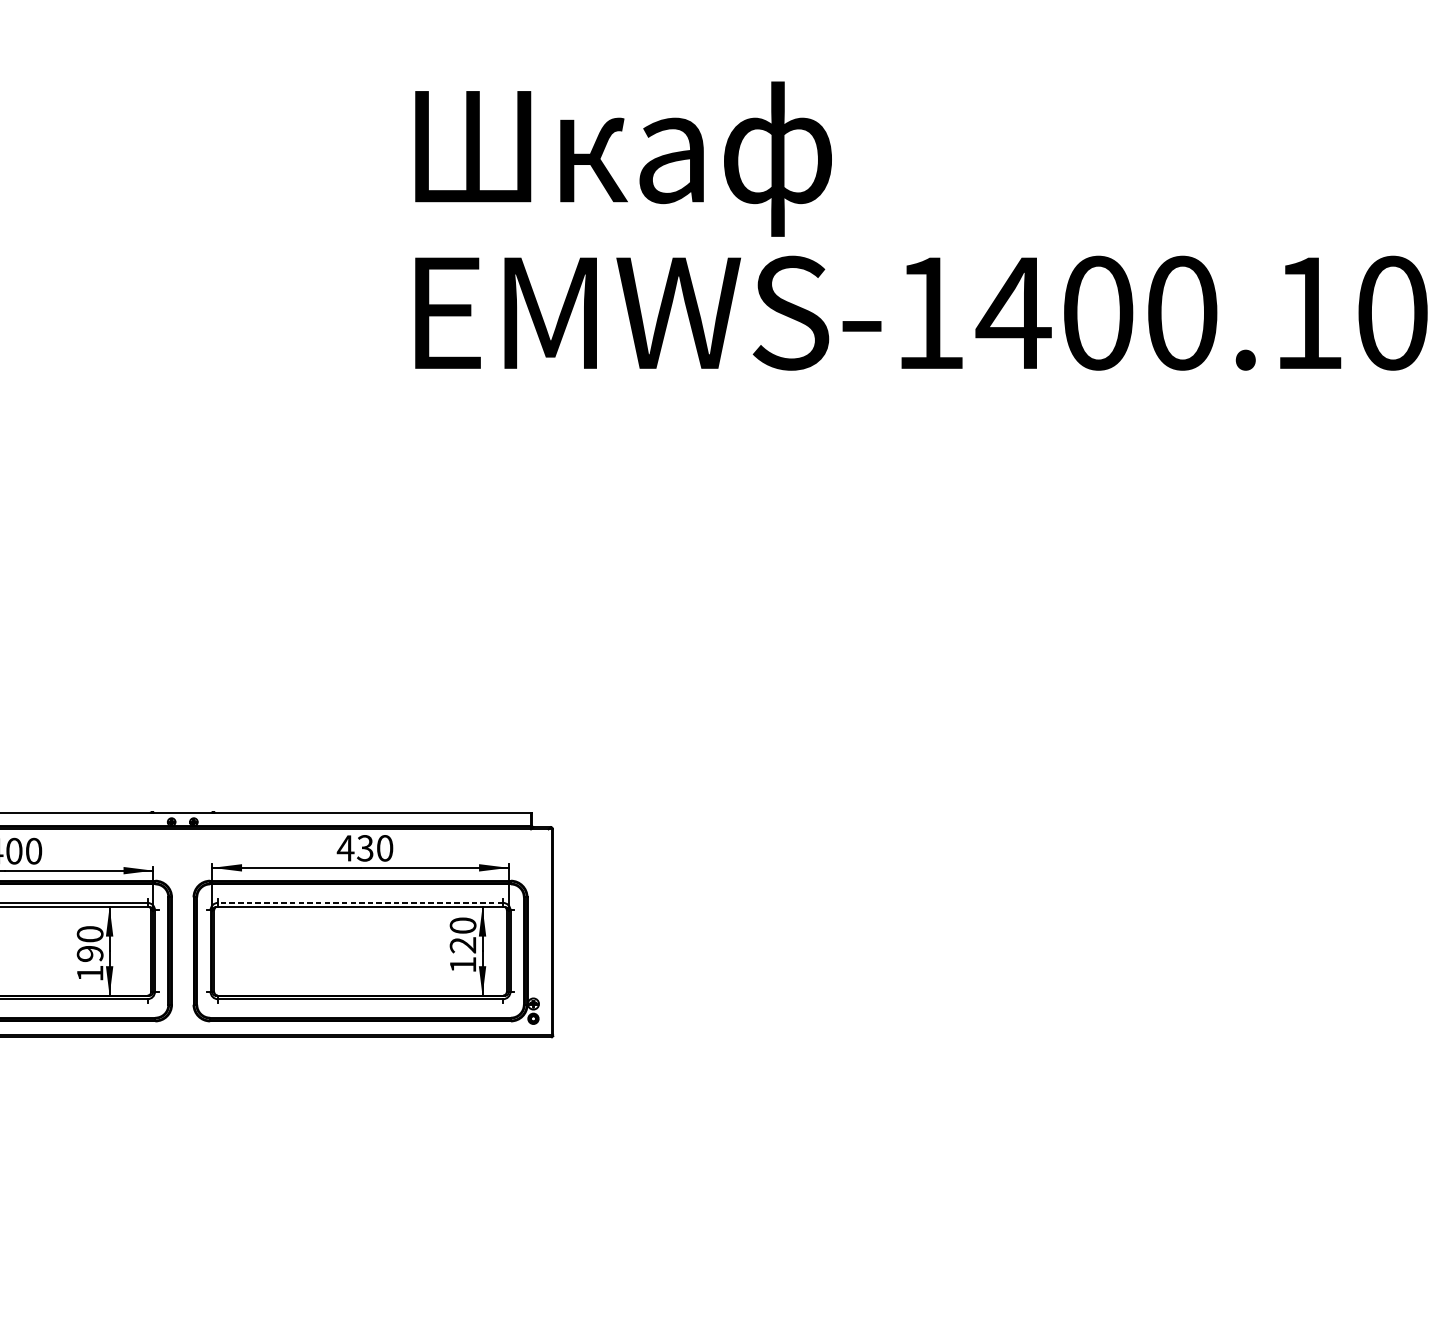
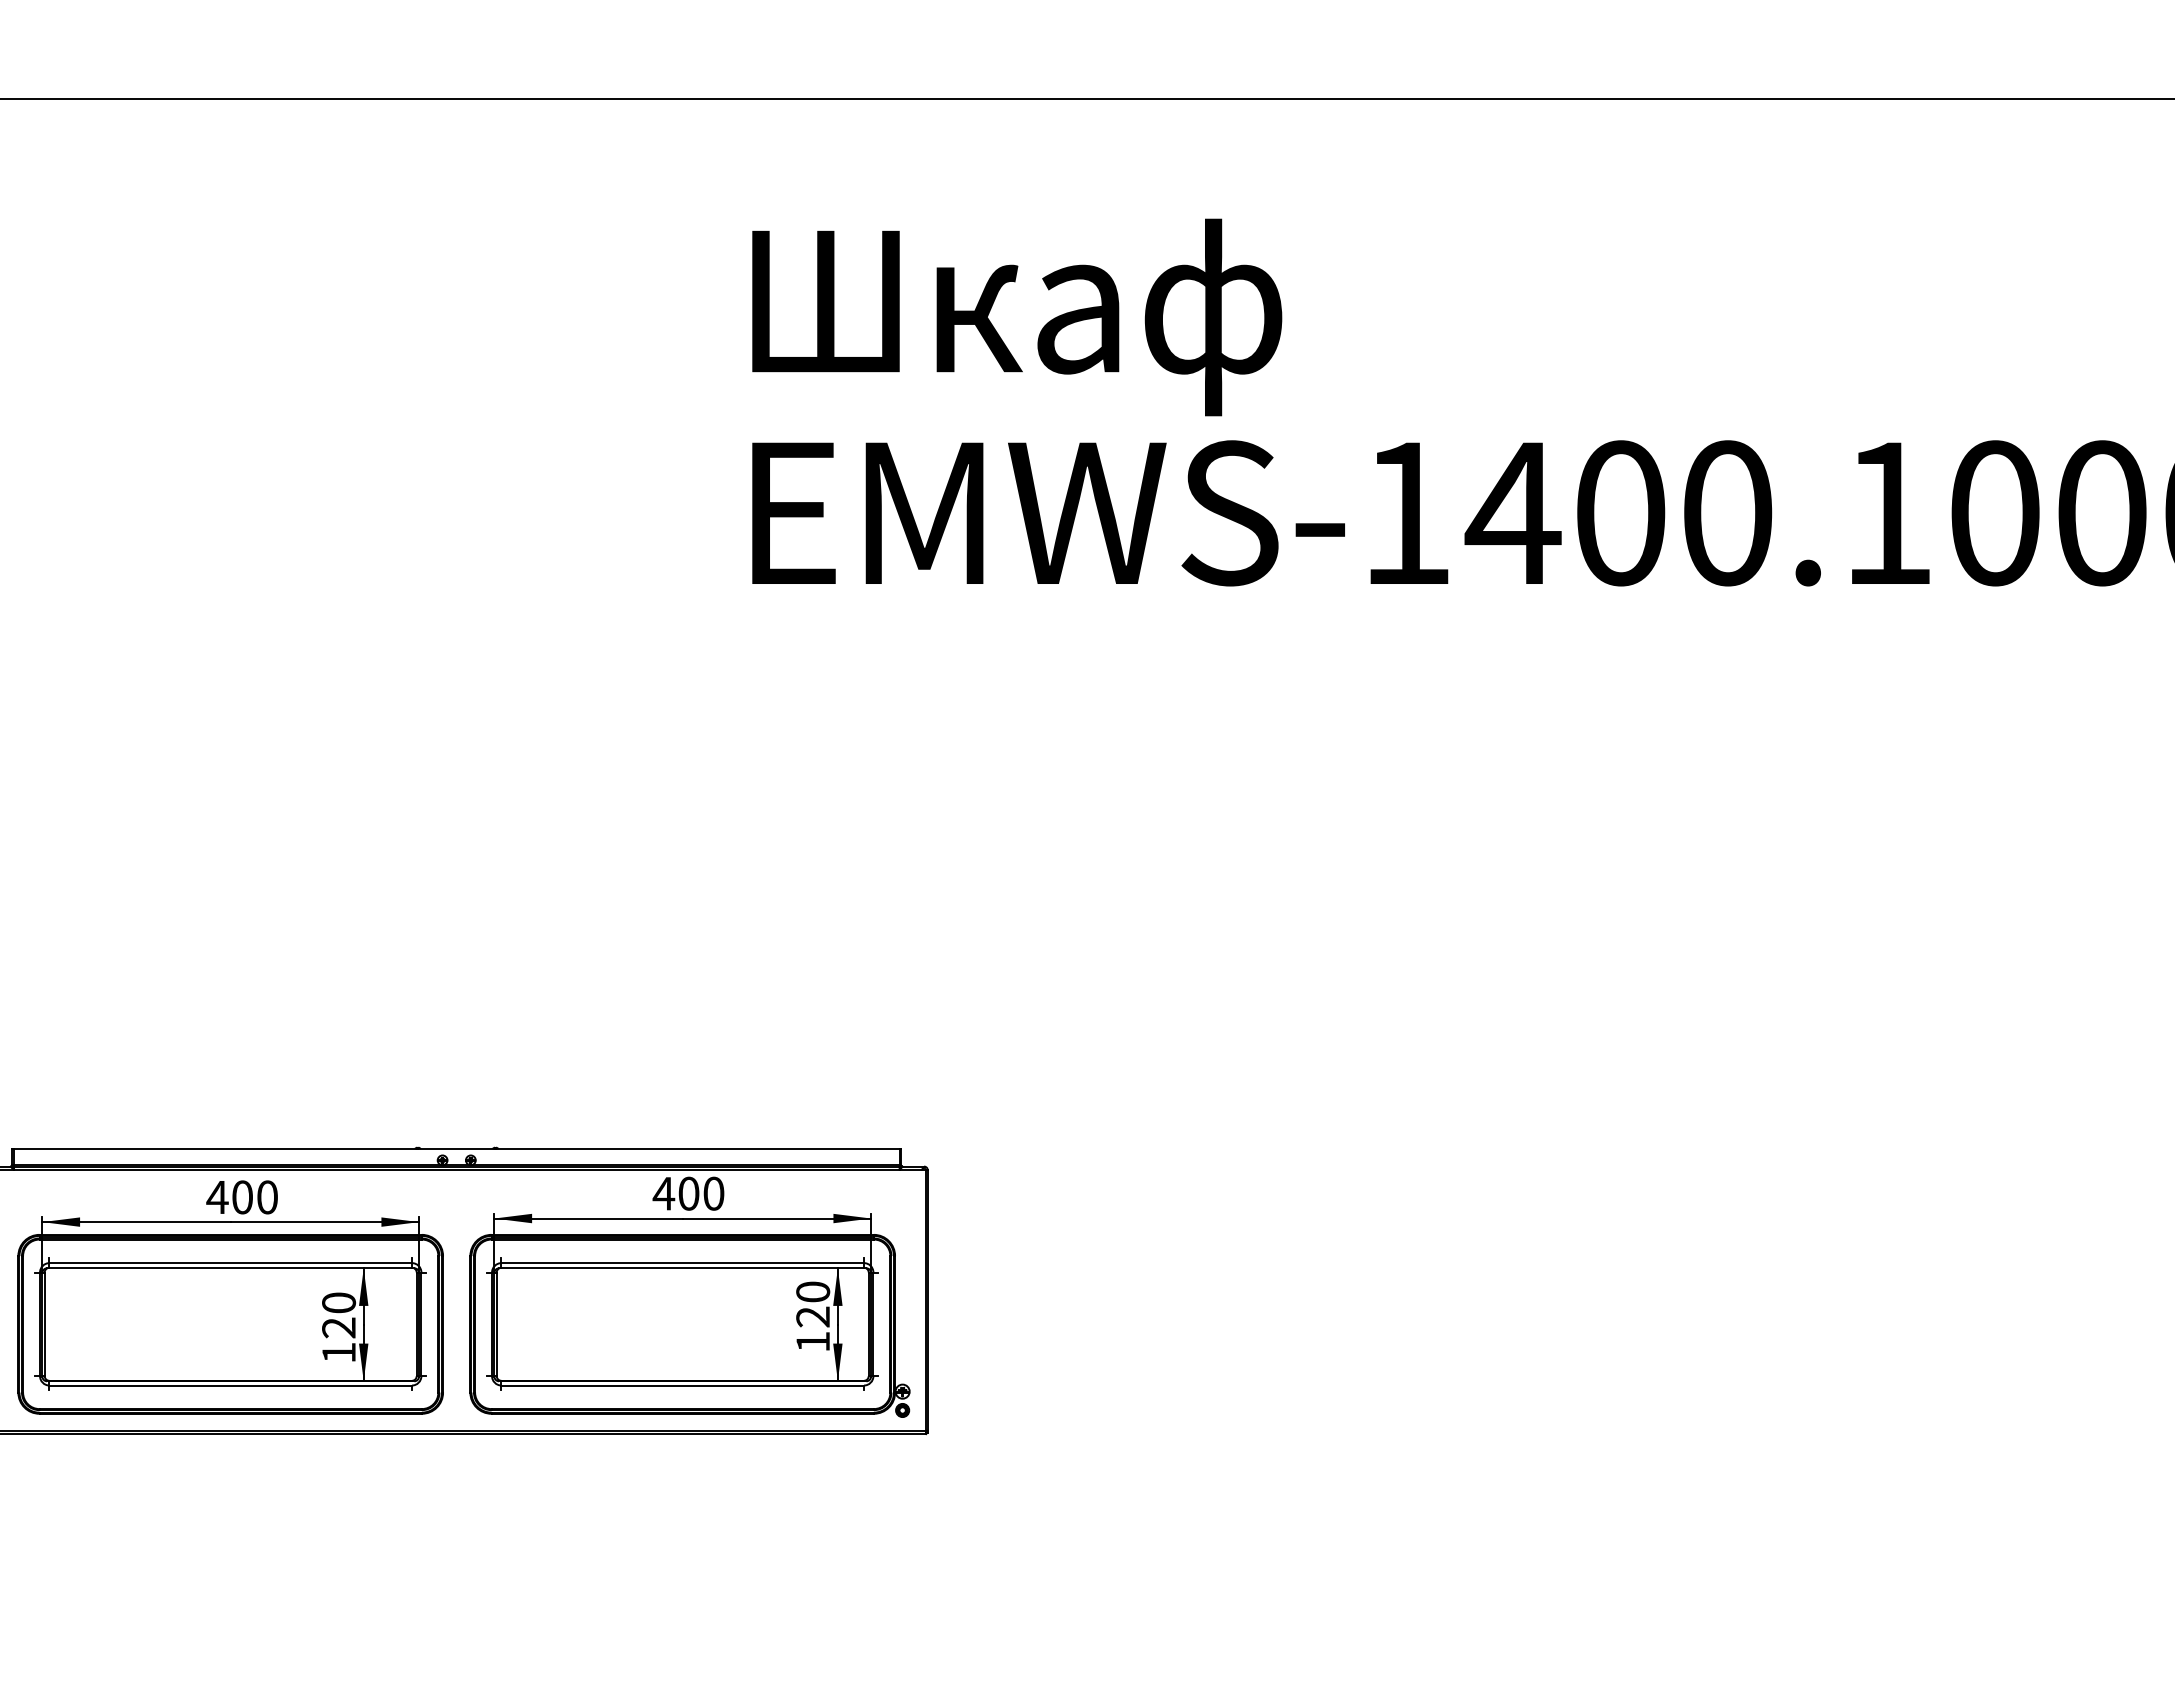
text: (365, 848) -> (688, 1193), 430 -> 400
line: (360, 903) -> (682, 1263), dashed -> solid
text: (90, 953) -> (339, 1327), 190 -> 120

